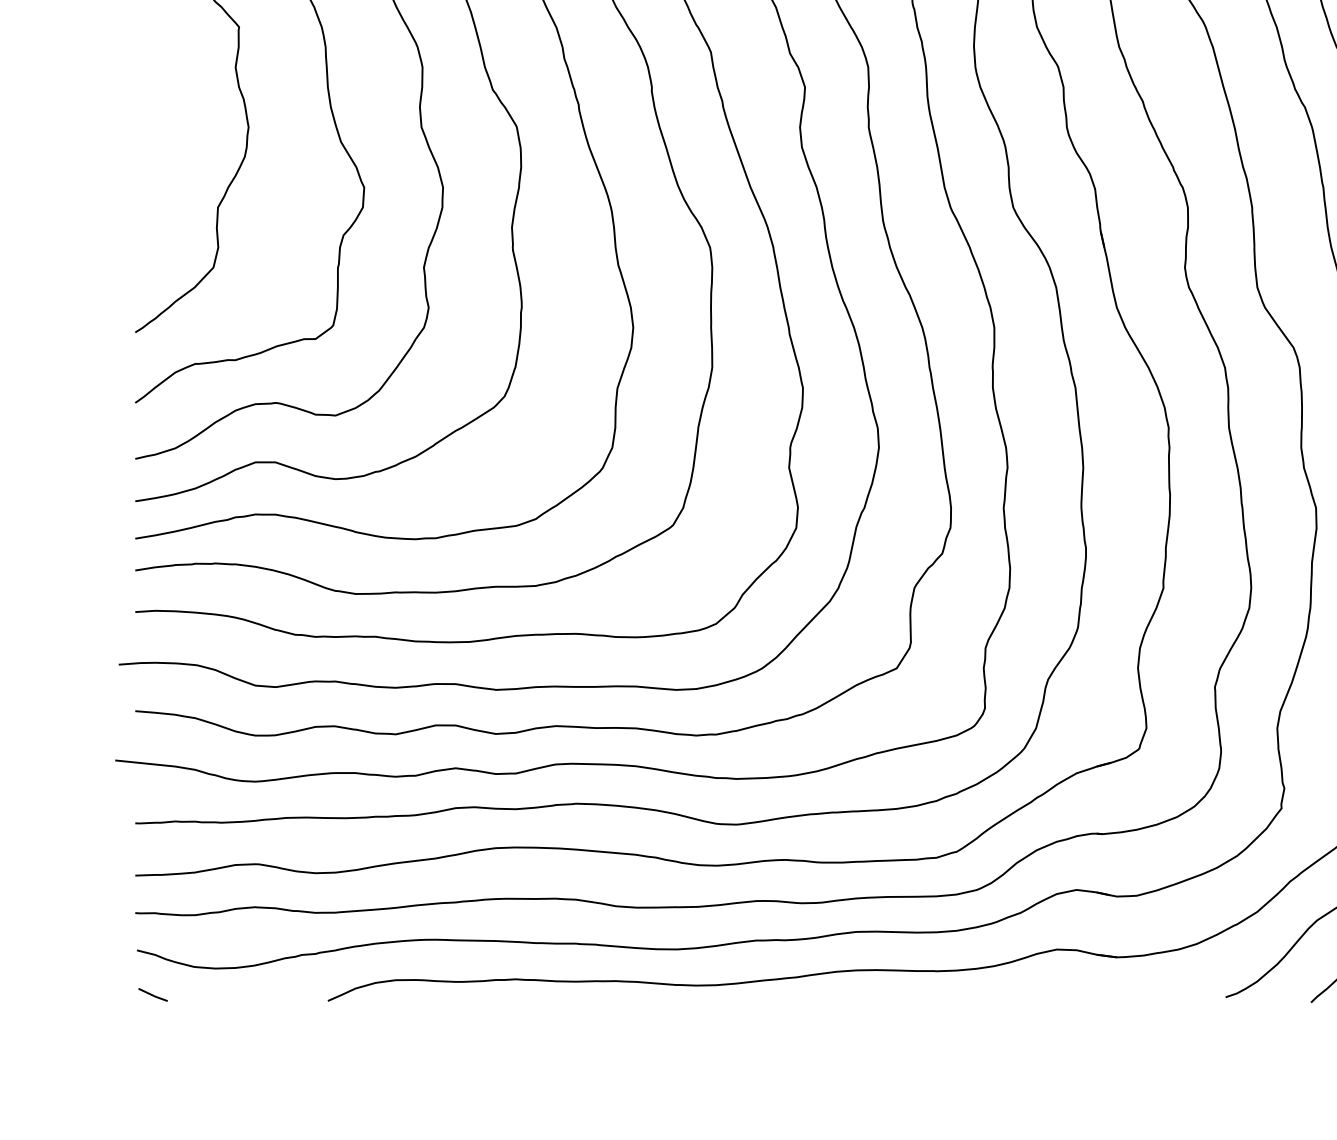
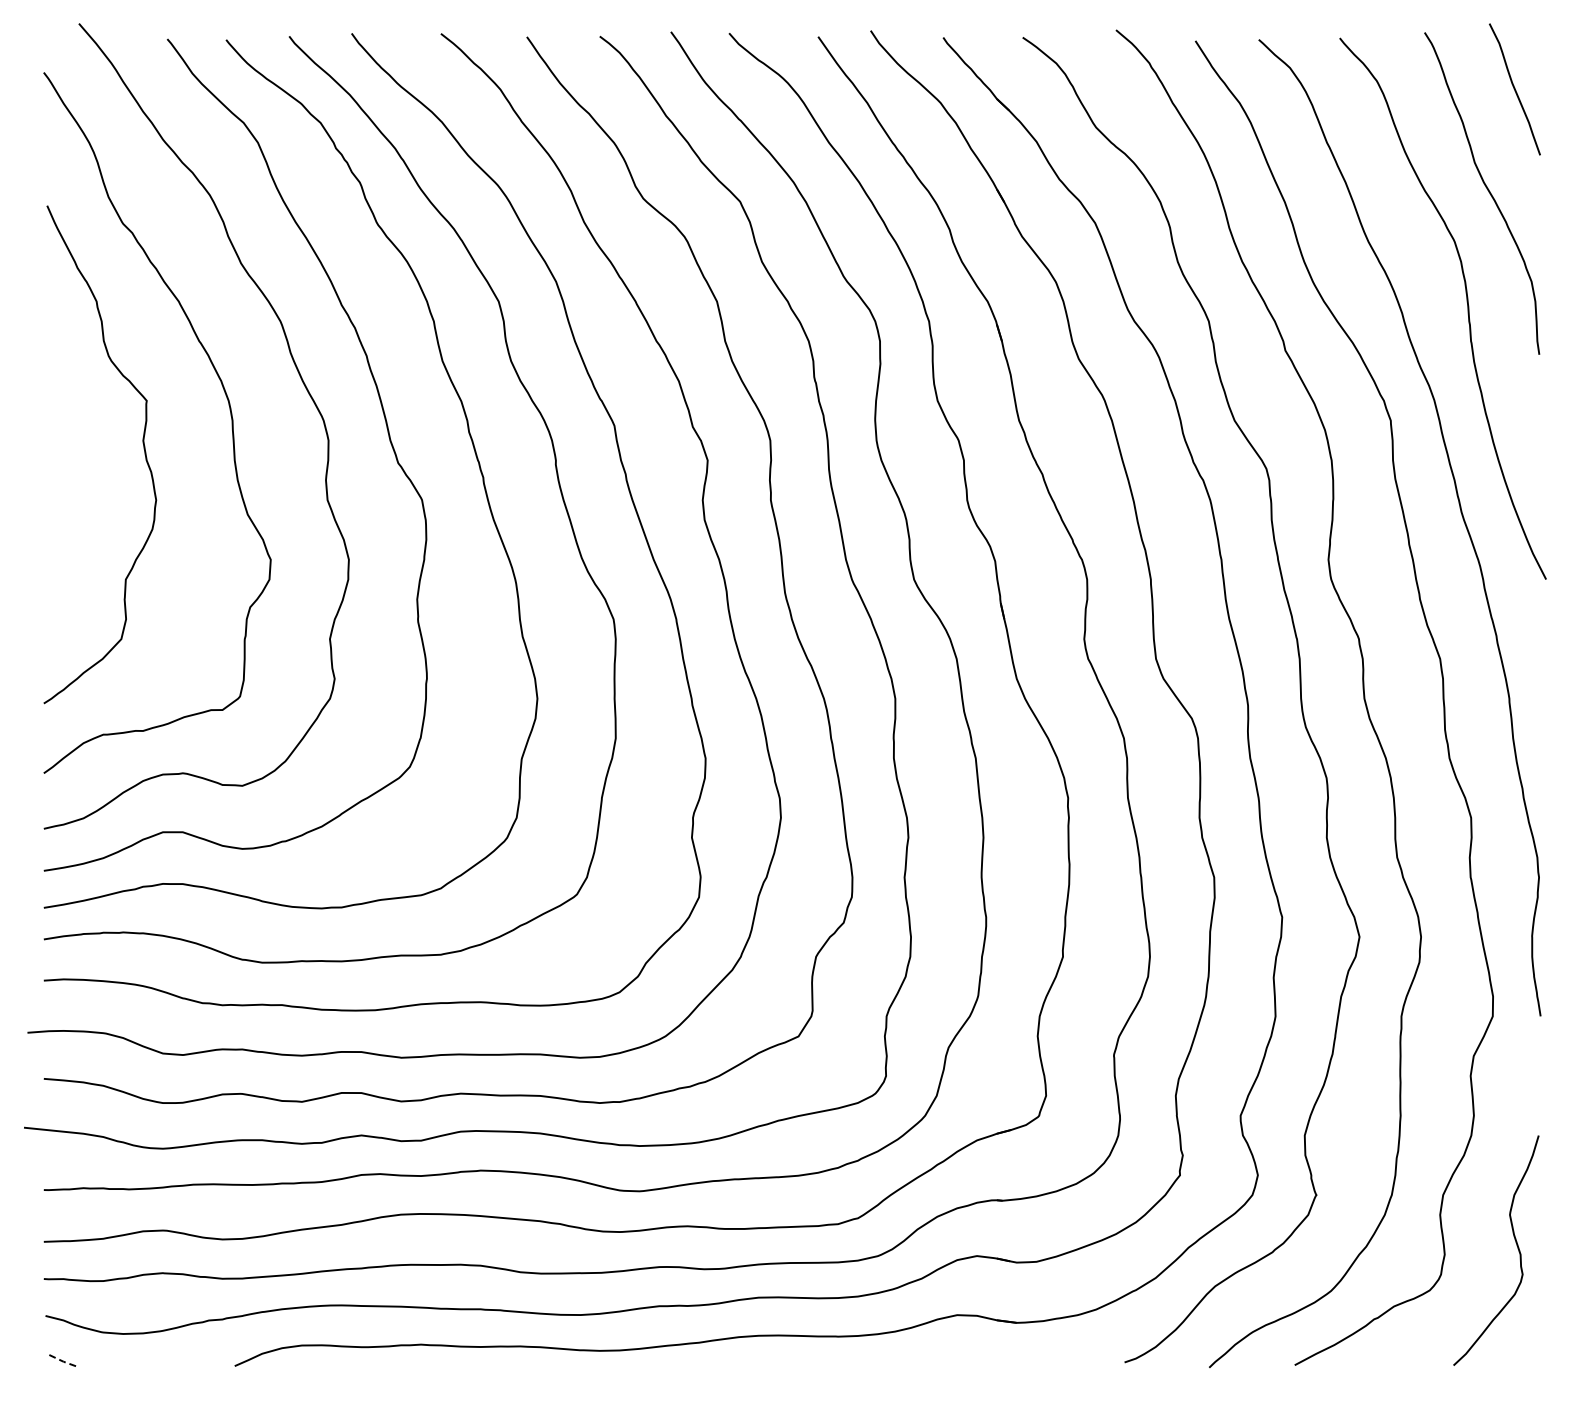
line: (153, 995) -> (61, 1360), solid -> dashed

